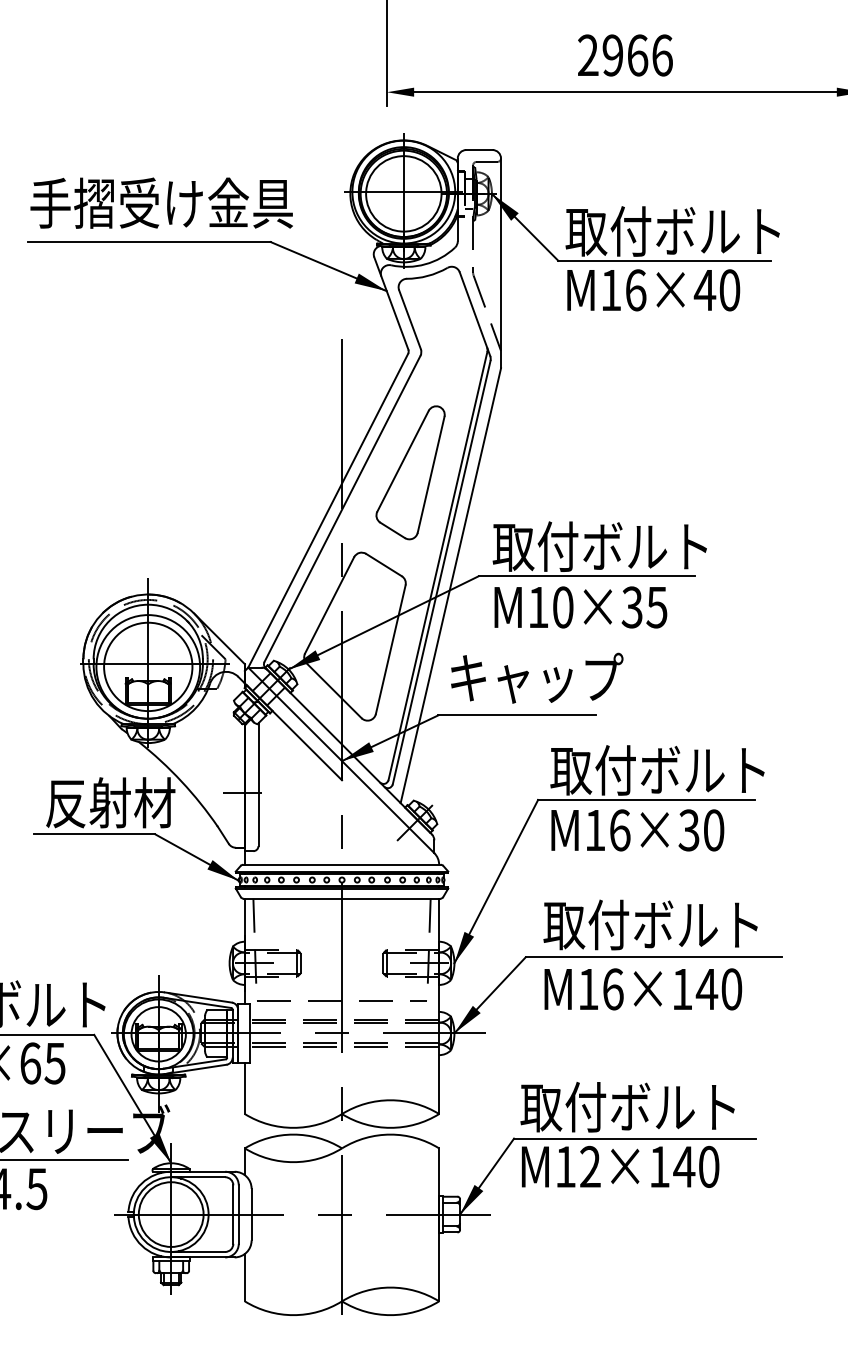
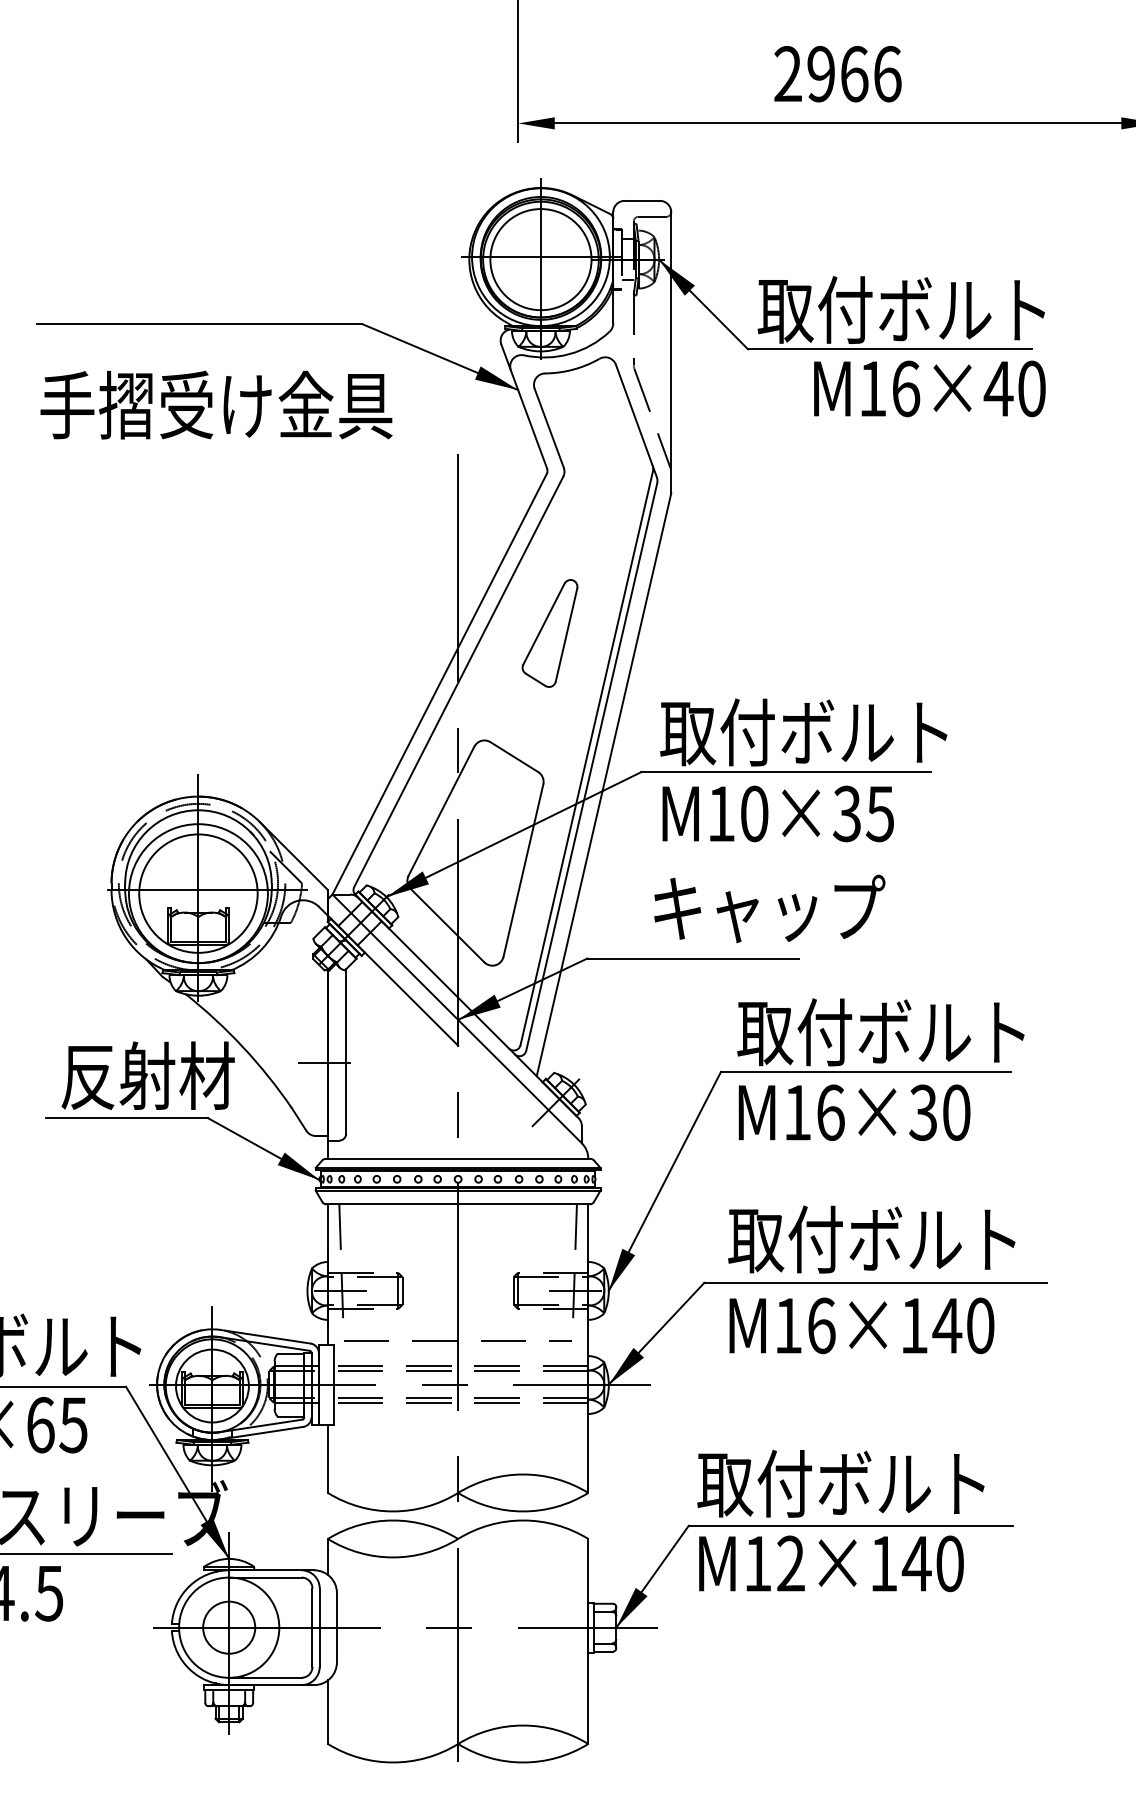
text: (161, 202) -> (216, 404), moved
text: (653, 290) -> (929, 388), moved
part: (410, 472) -> (549, 633), size x0.6
text: (537, 678) -> (769, 908), moved
circle: (170, 1214) -> (228, 1627), size x0.6

